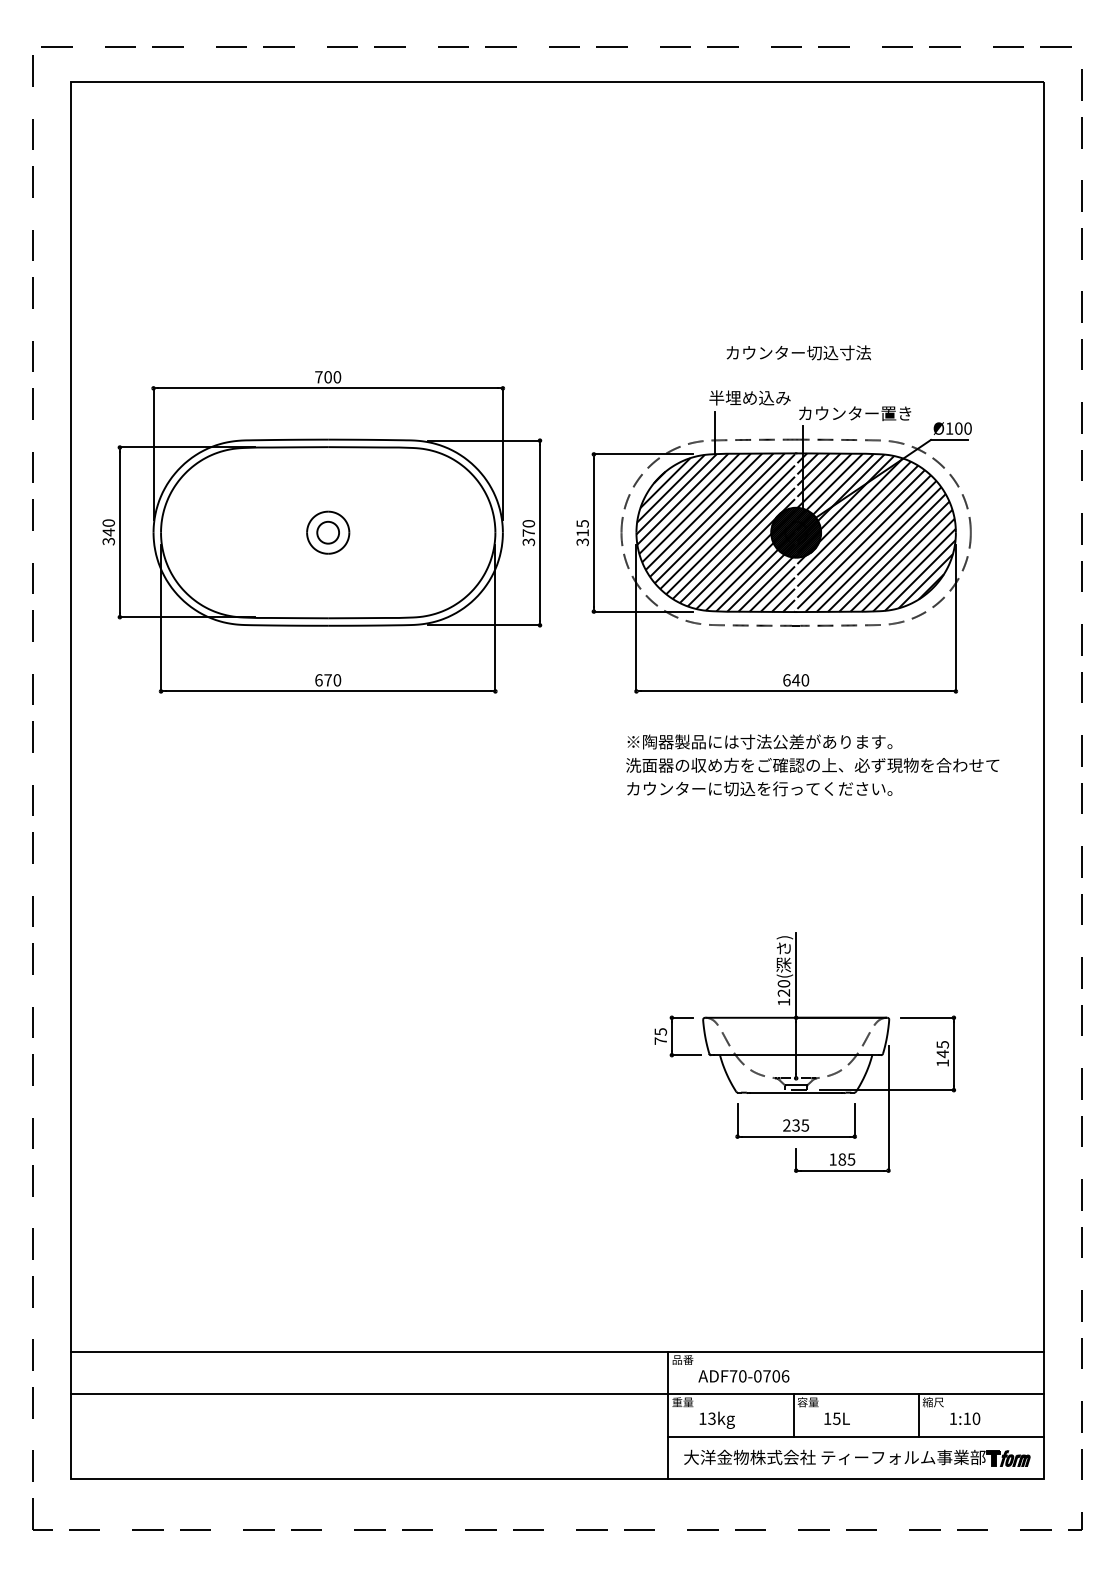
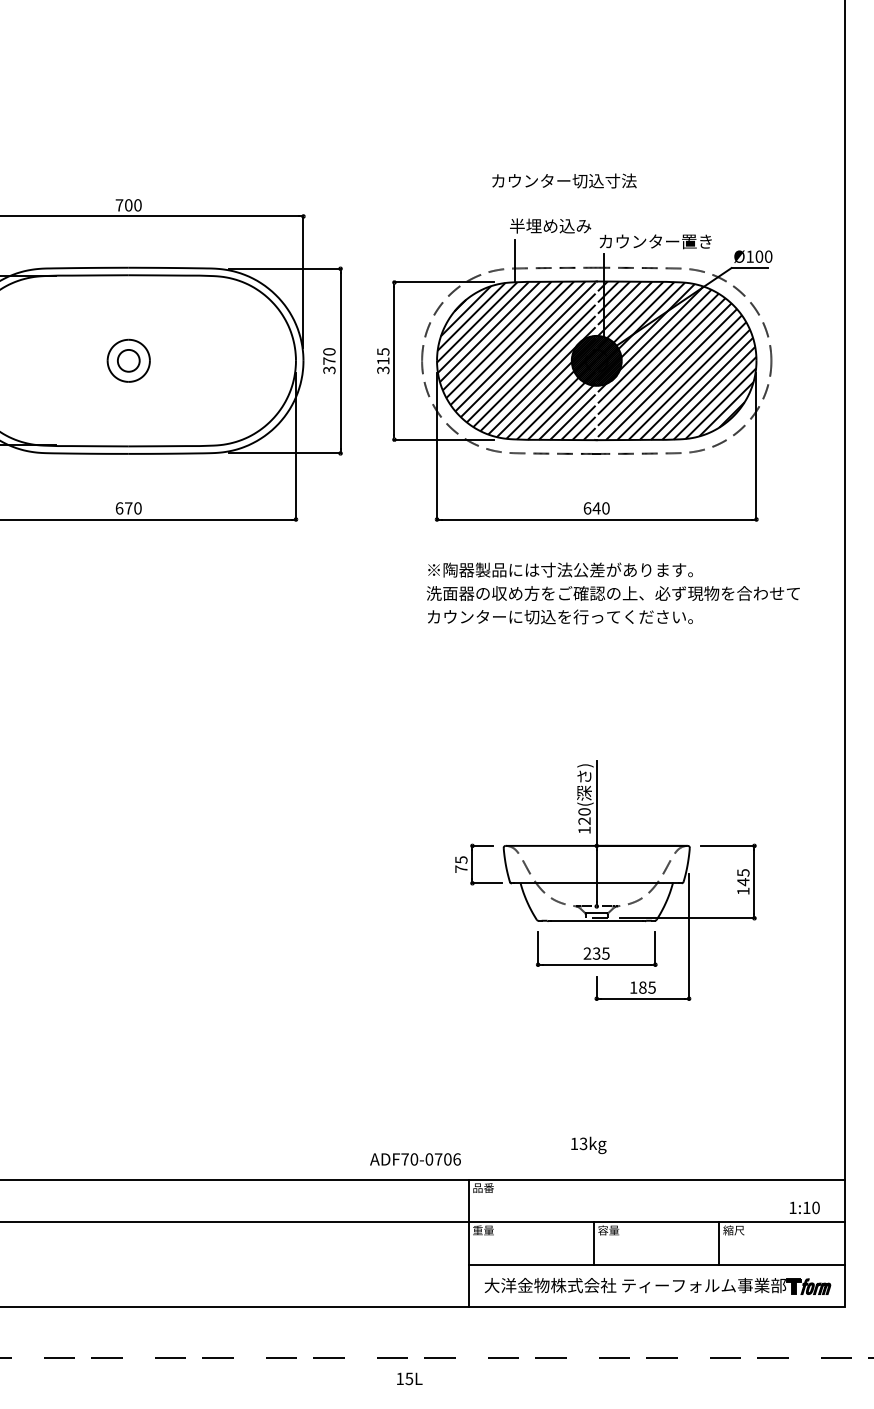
text: (798, 352) -> (564, 180), moved
text: (743, 1376) -> (415, 1159), moved
text: (836, 1418) -> (409, 1378), moved
text: (965, 1418) -> (805, 1207), moved
text: (716, 1419) -> (588, 1144), moved

